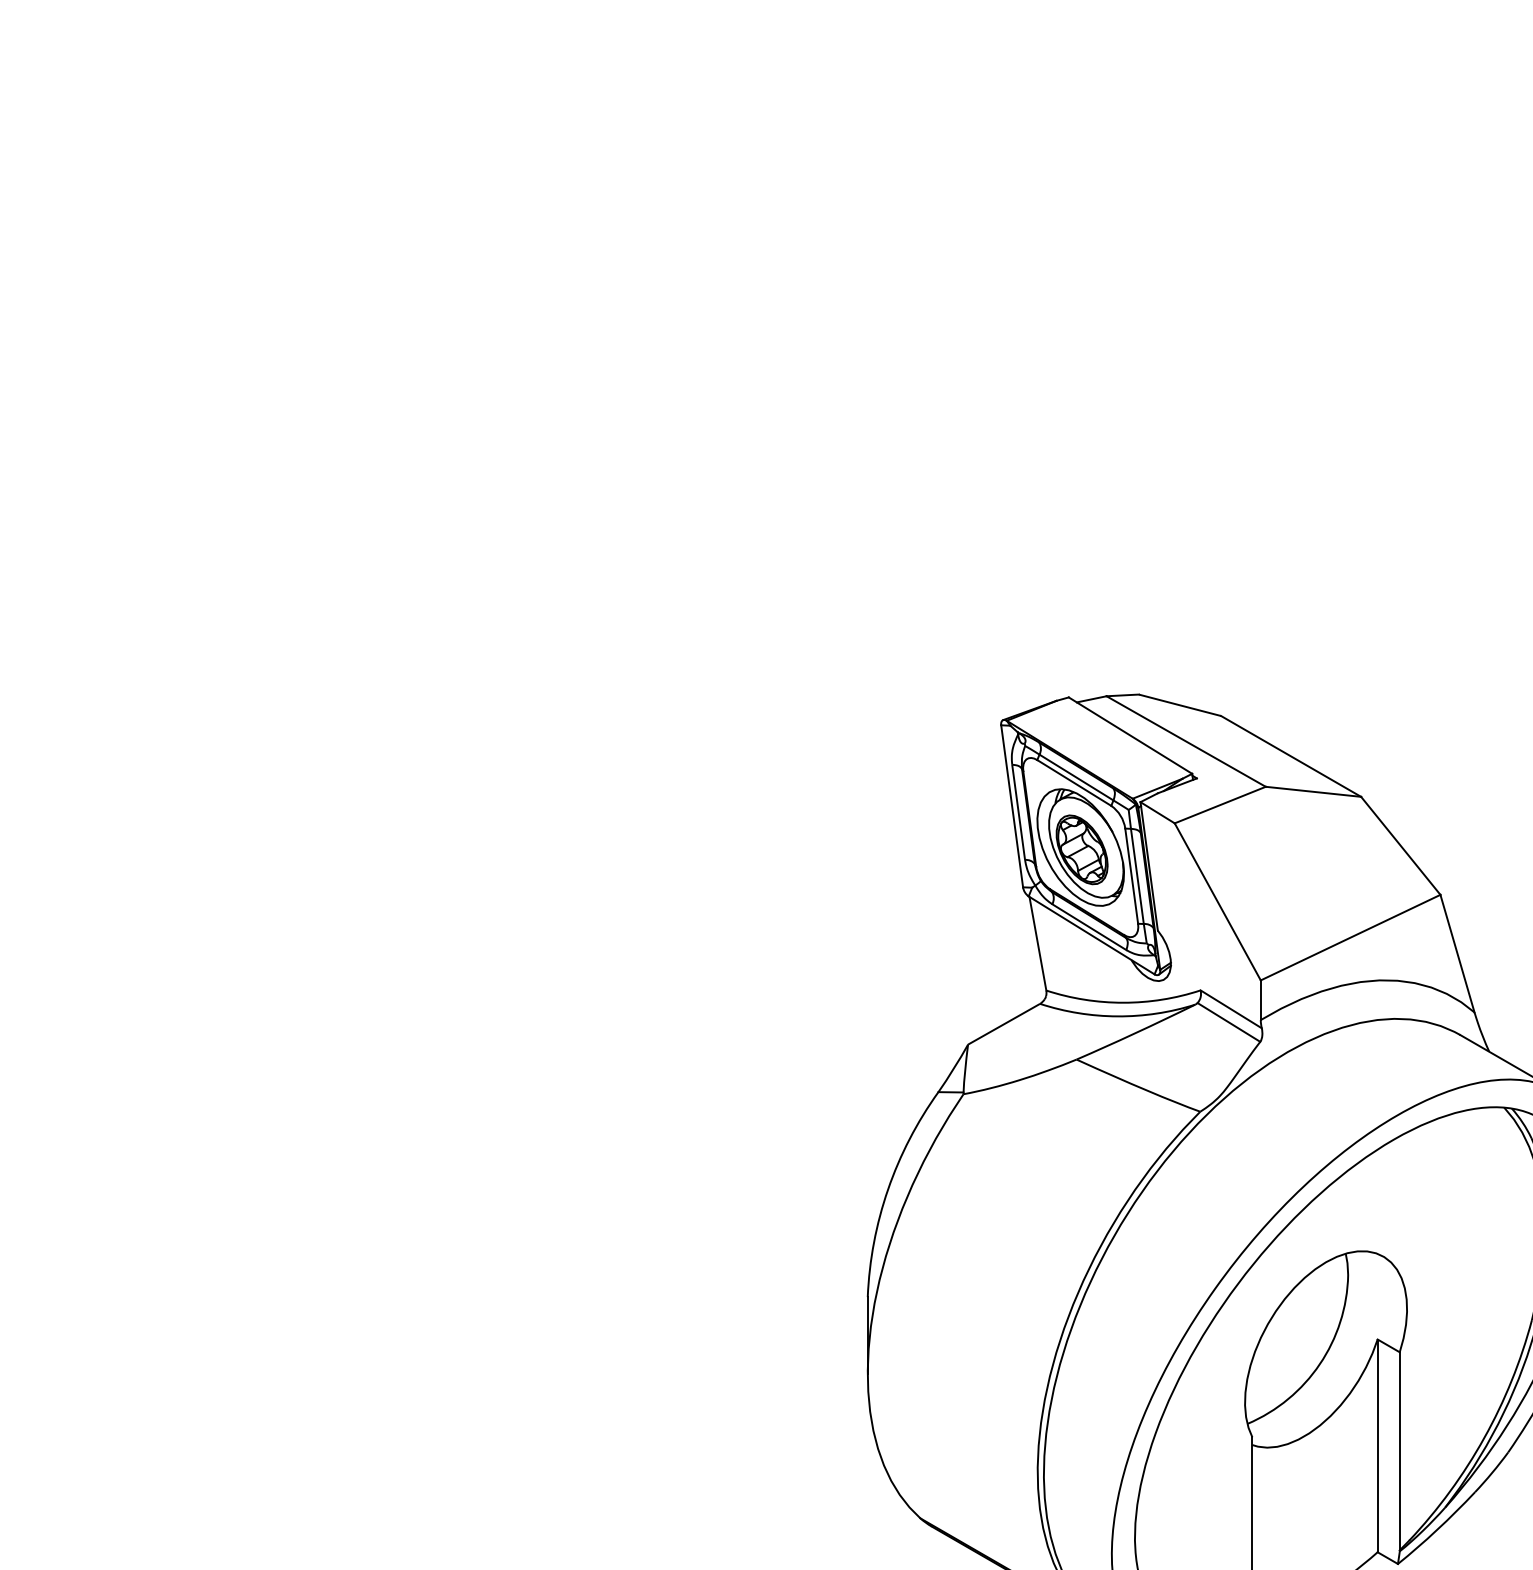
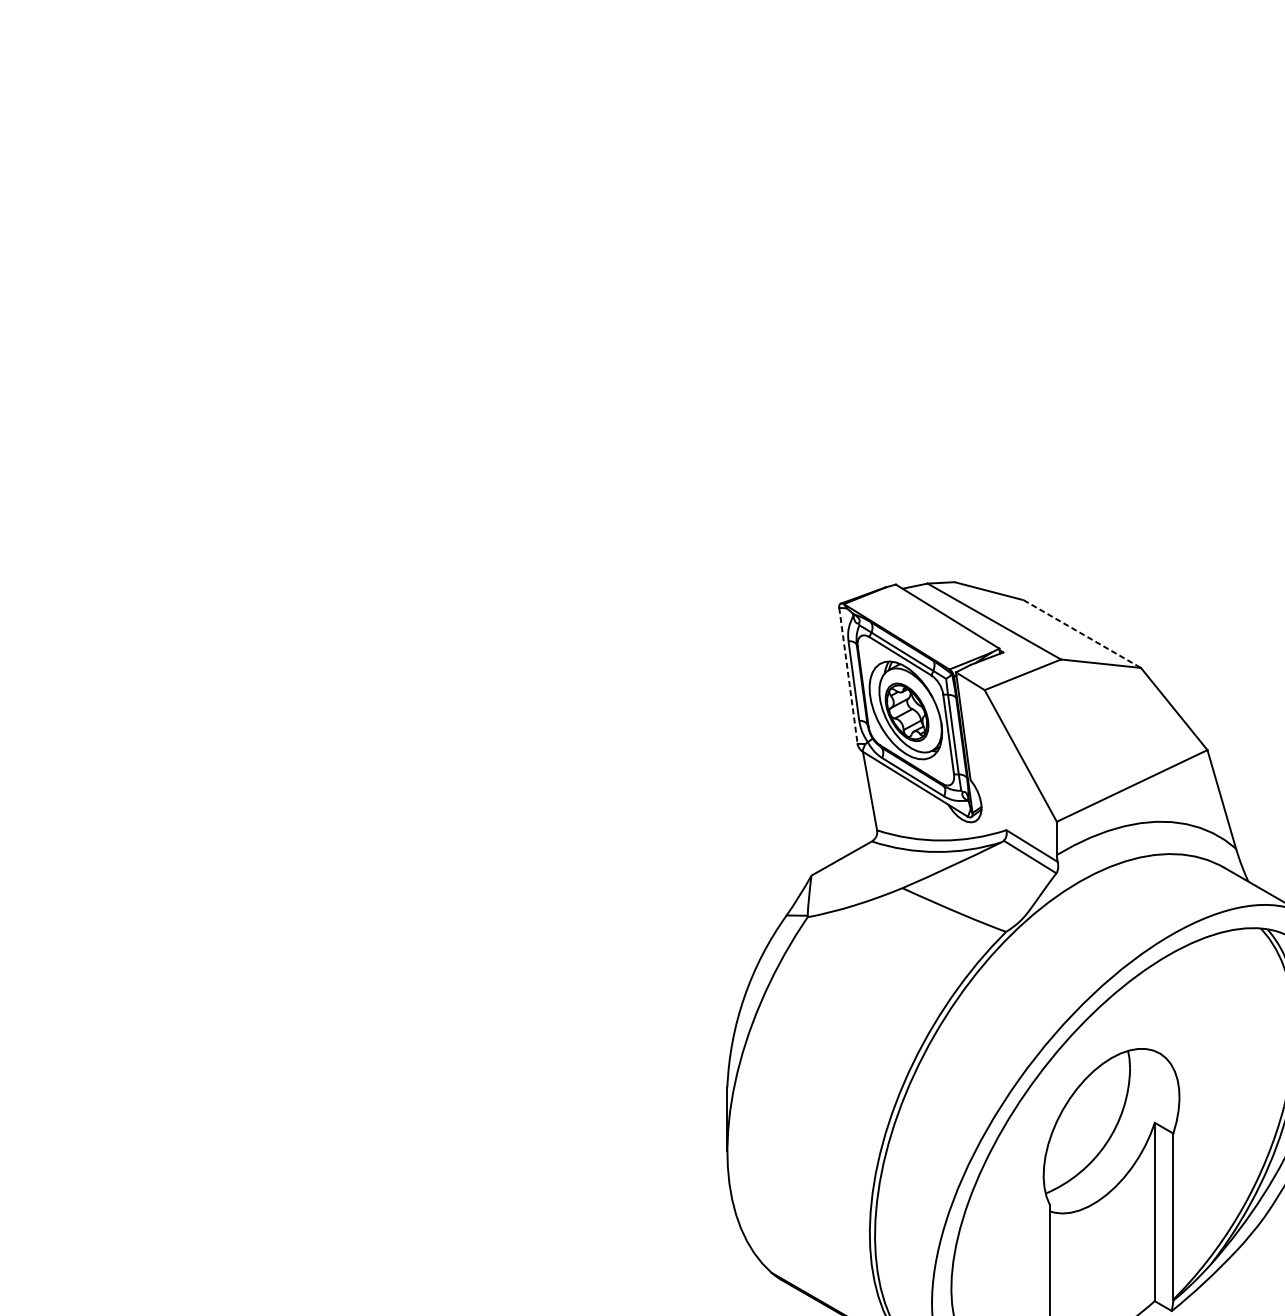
line: (1291, 756) -> (1082, 634), solid -> dashed
line: (1012, 806) -> (848, 676), solid -> dashed

